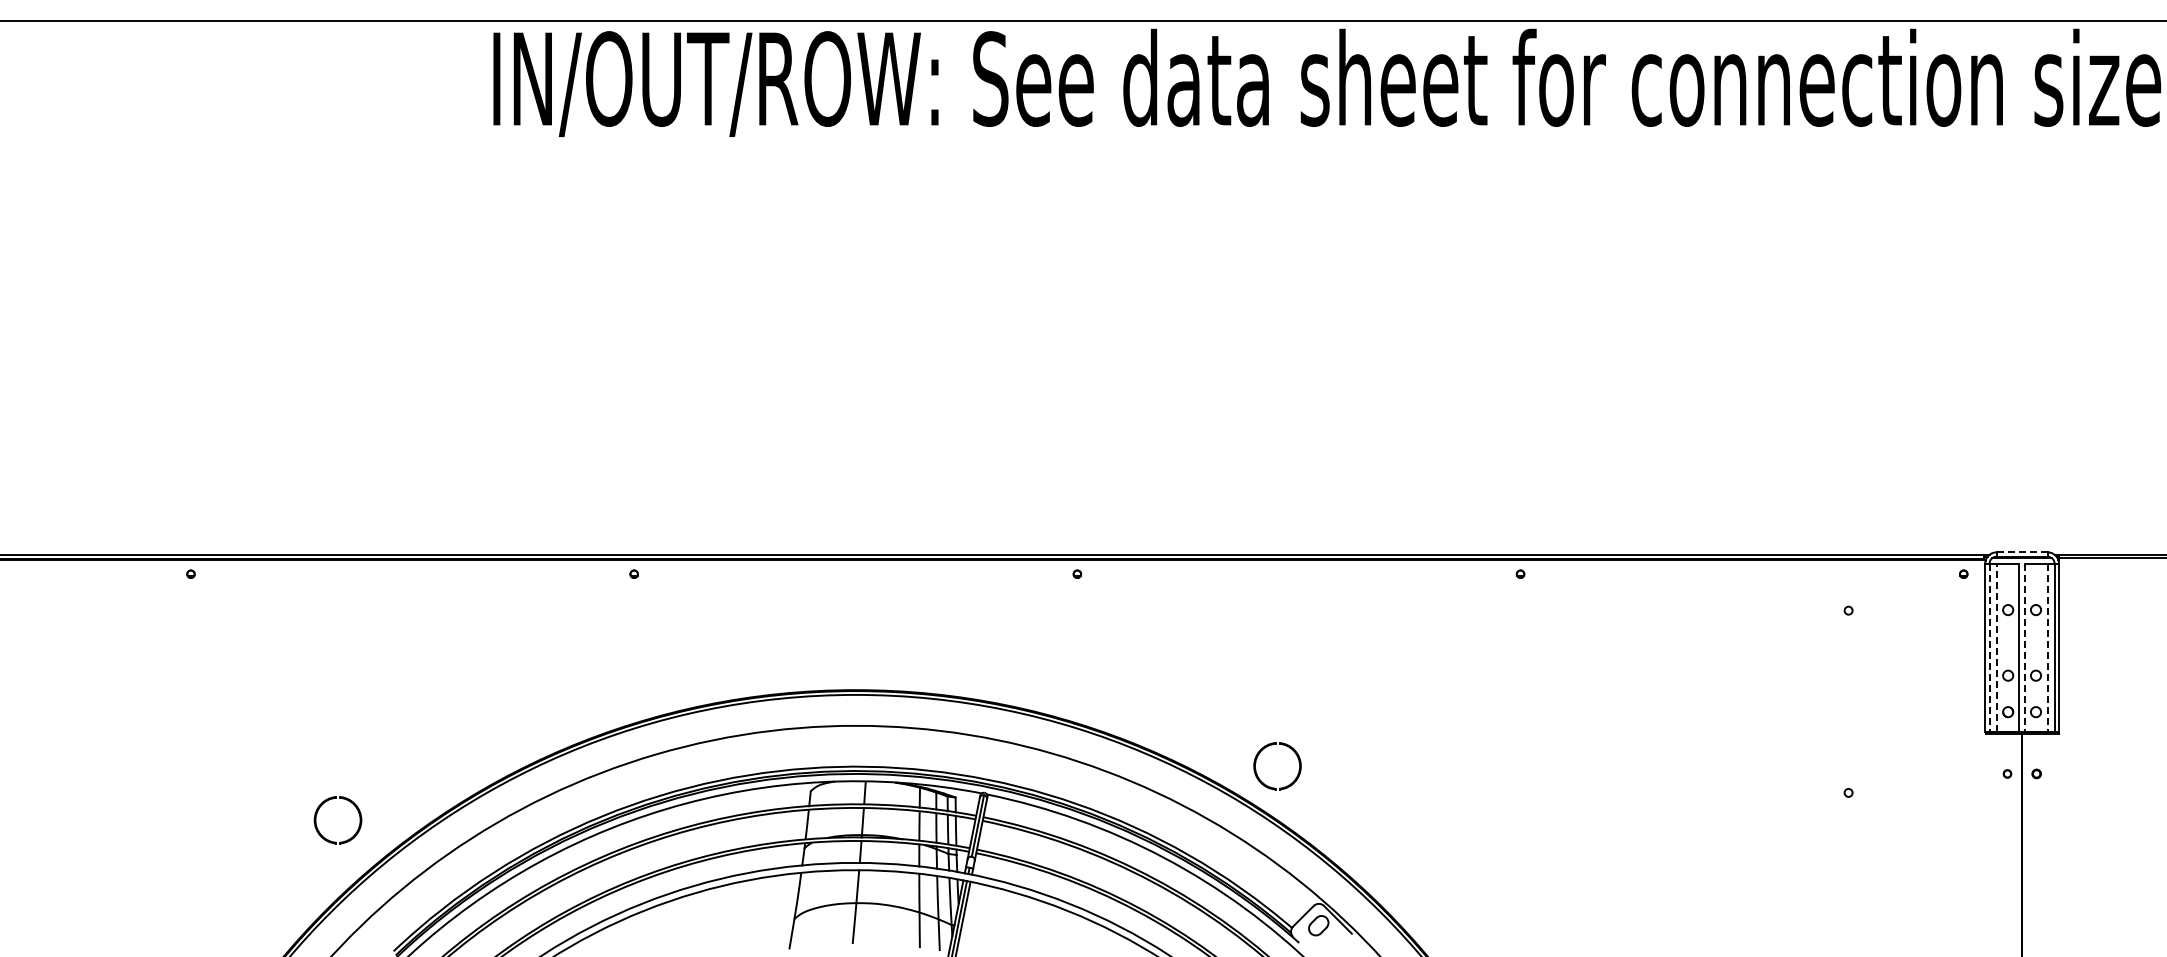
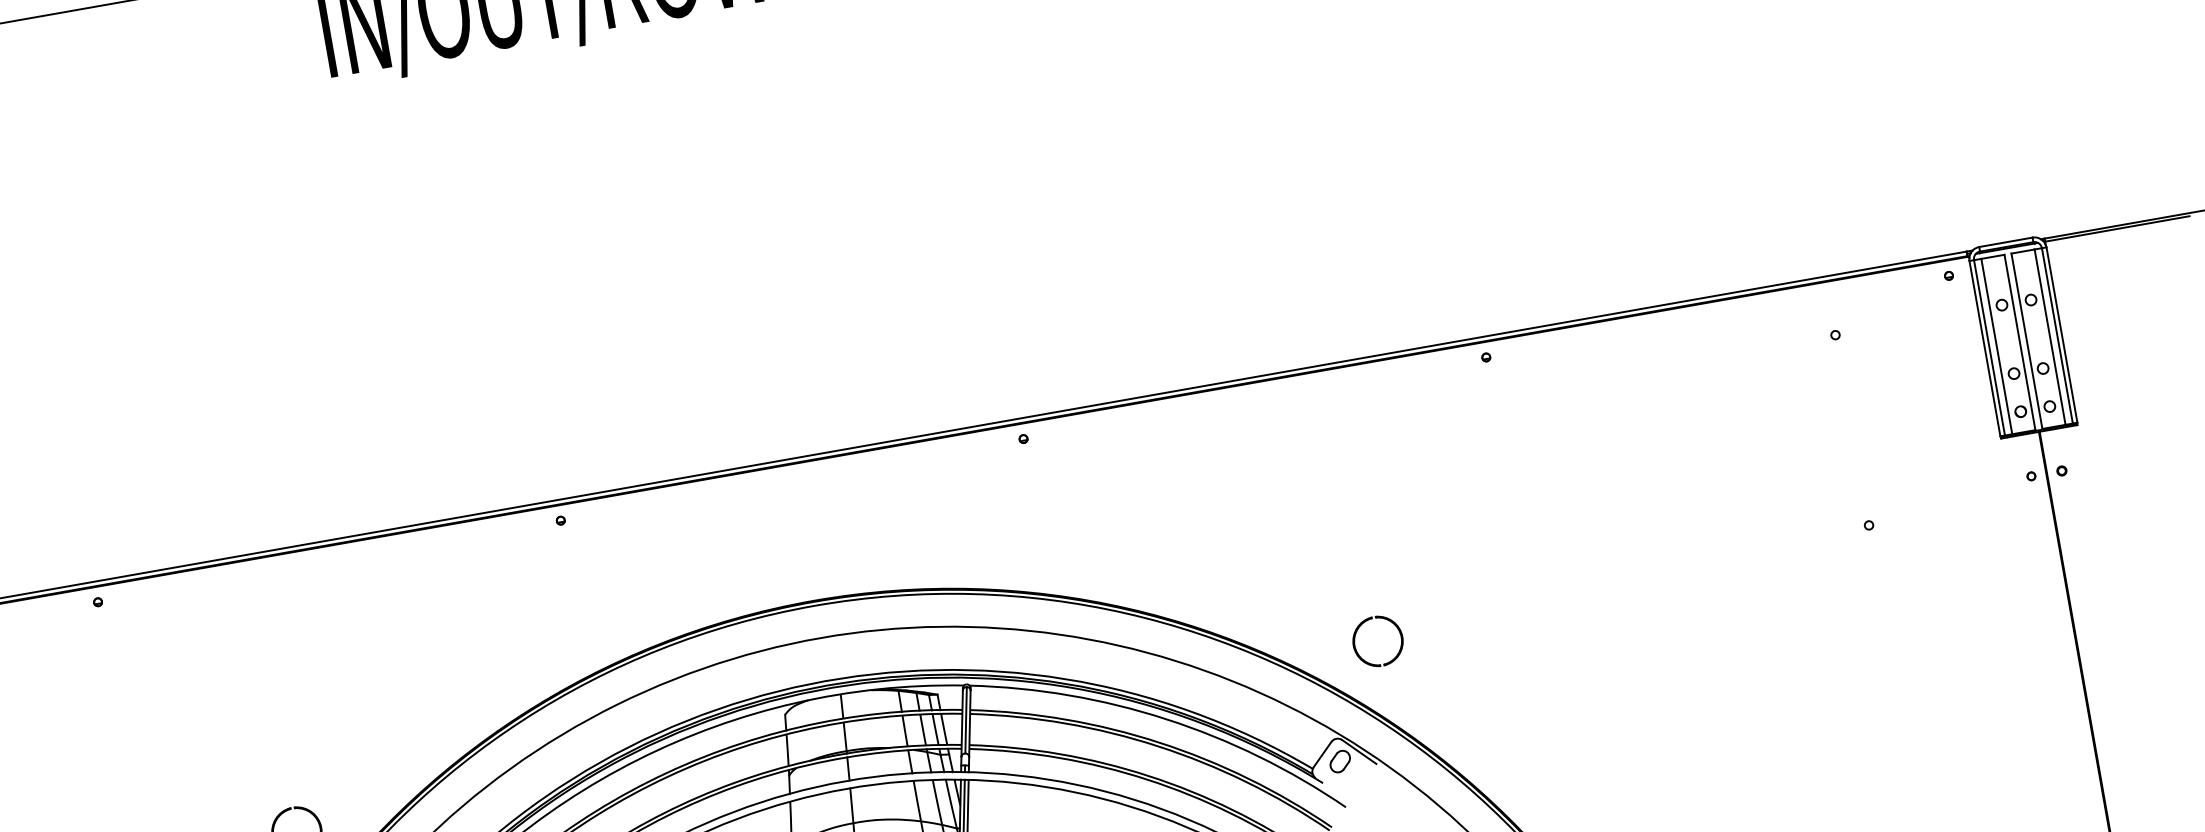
line: (2022, 552) -> (2006, 242), dashed -> solid
line: (1989, 647) -> (1989, 347), dashed -> solid
line: (1996, 647) -> (1996, 346), dashed -> solid
line: (2025, 647) -> (2026, 341), dashed -> solid
line: (2047, 647) -> (2049, 336), dashed -> solid
part: (1268, 785) -> (1372, 663), moved

